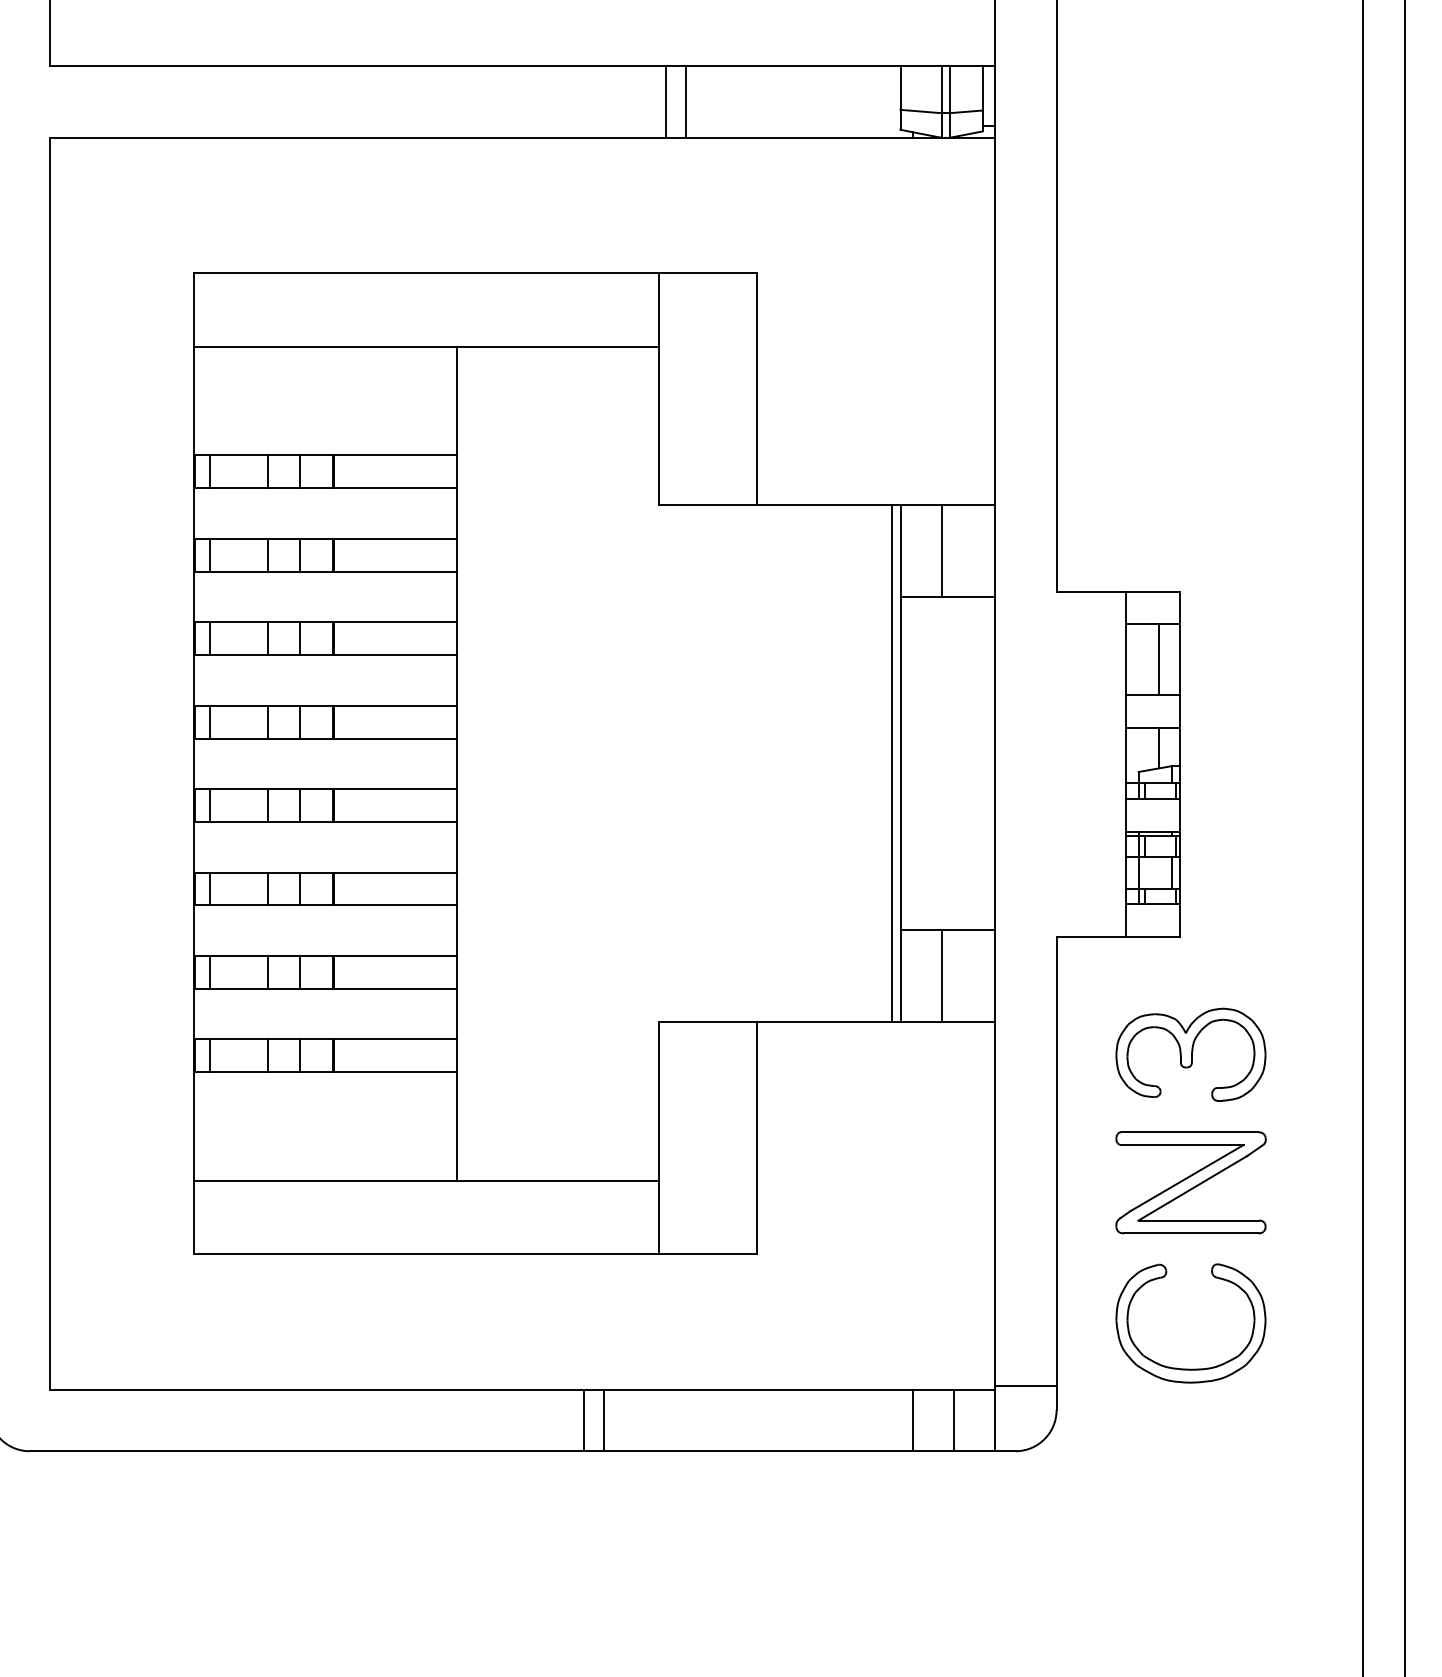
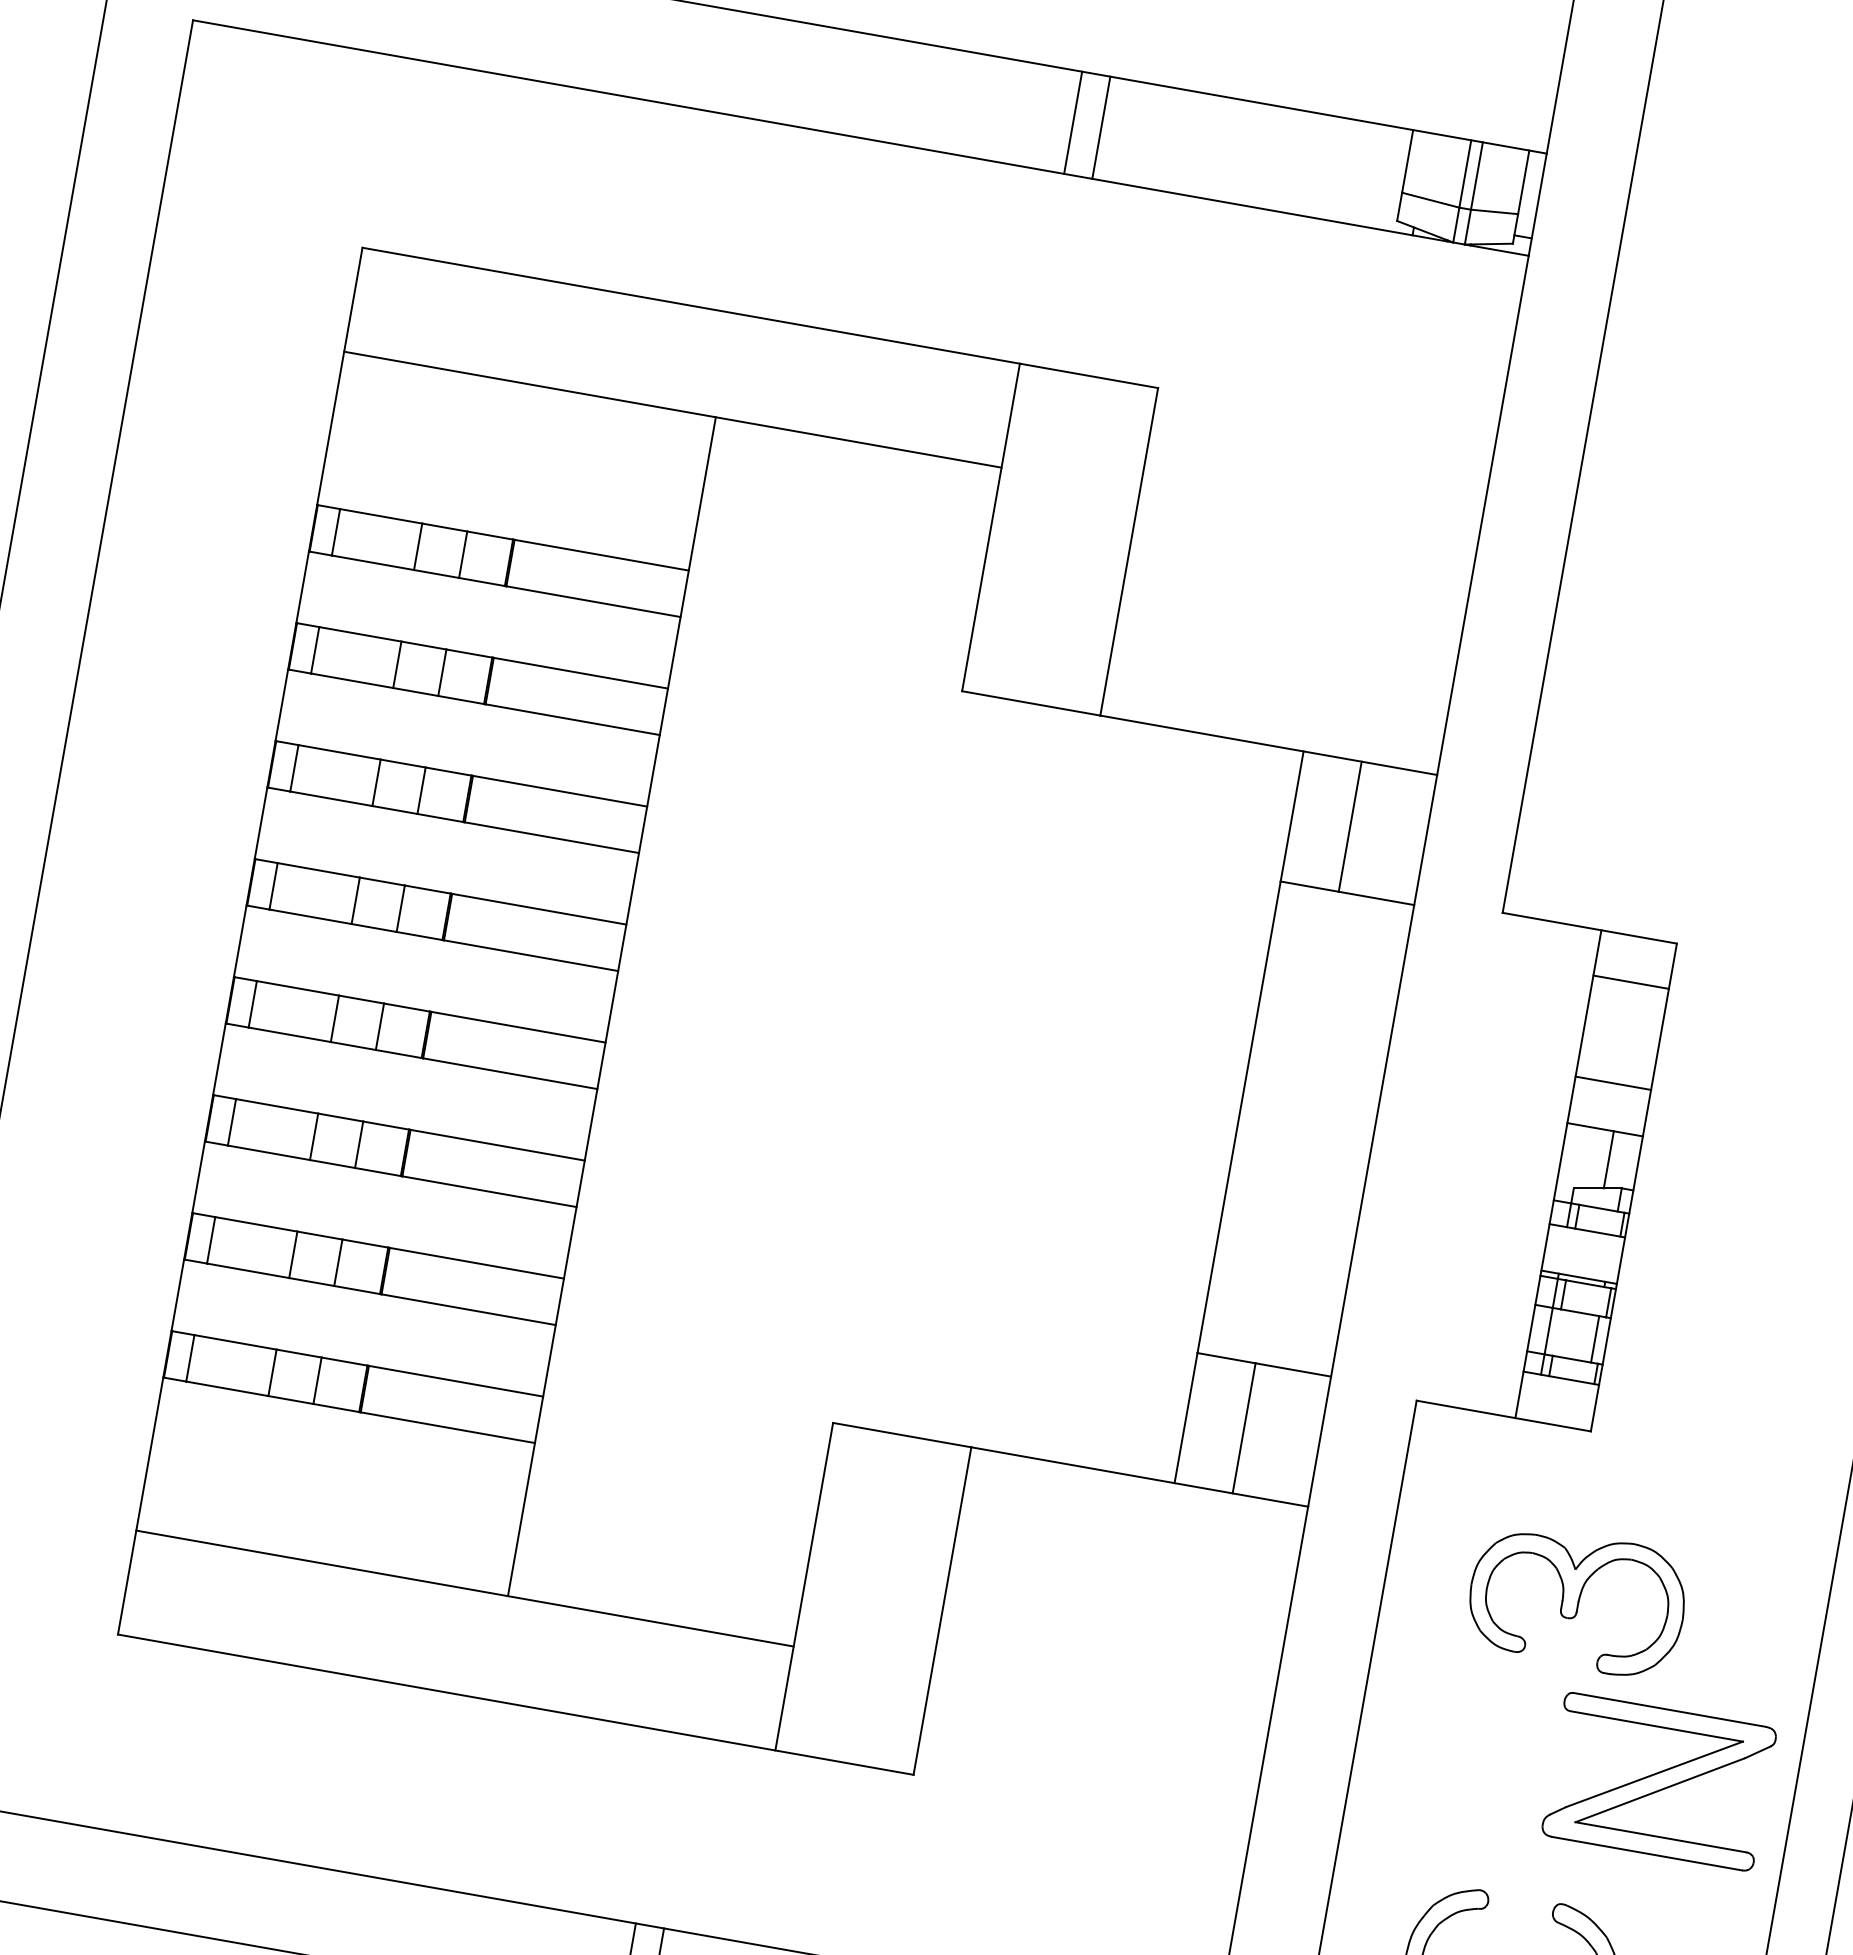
line: (1159, 659) -> (1631, 1034), removed
line: (892, 763) -> (1227, 1114), removed
part: (1190, 1182) -> (1658, 1781), moved

